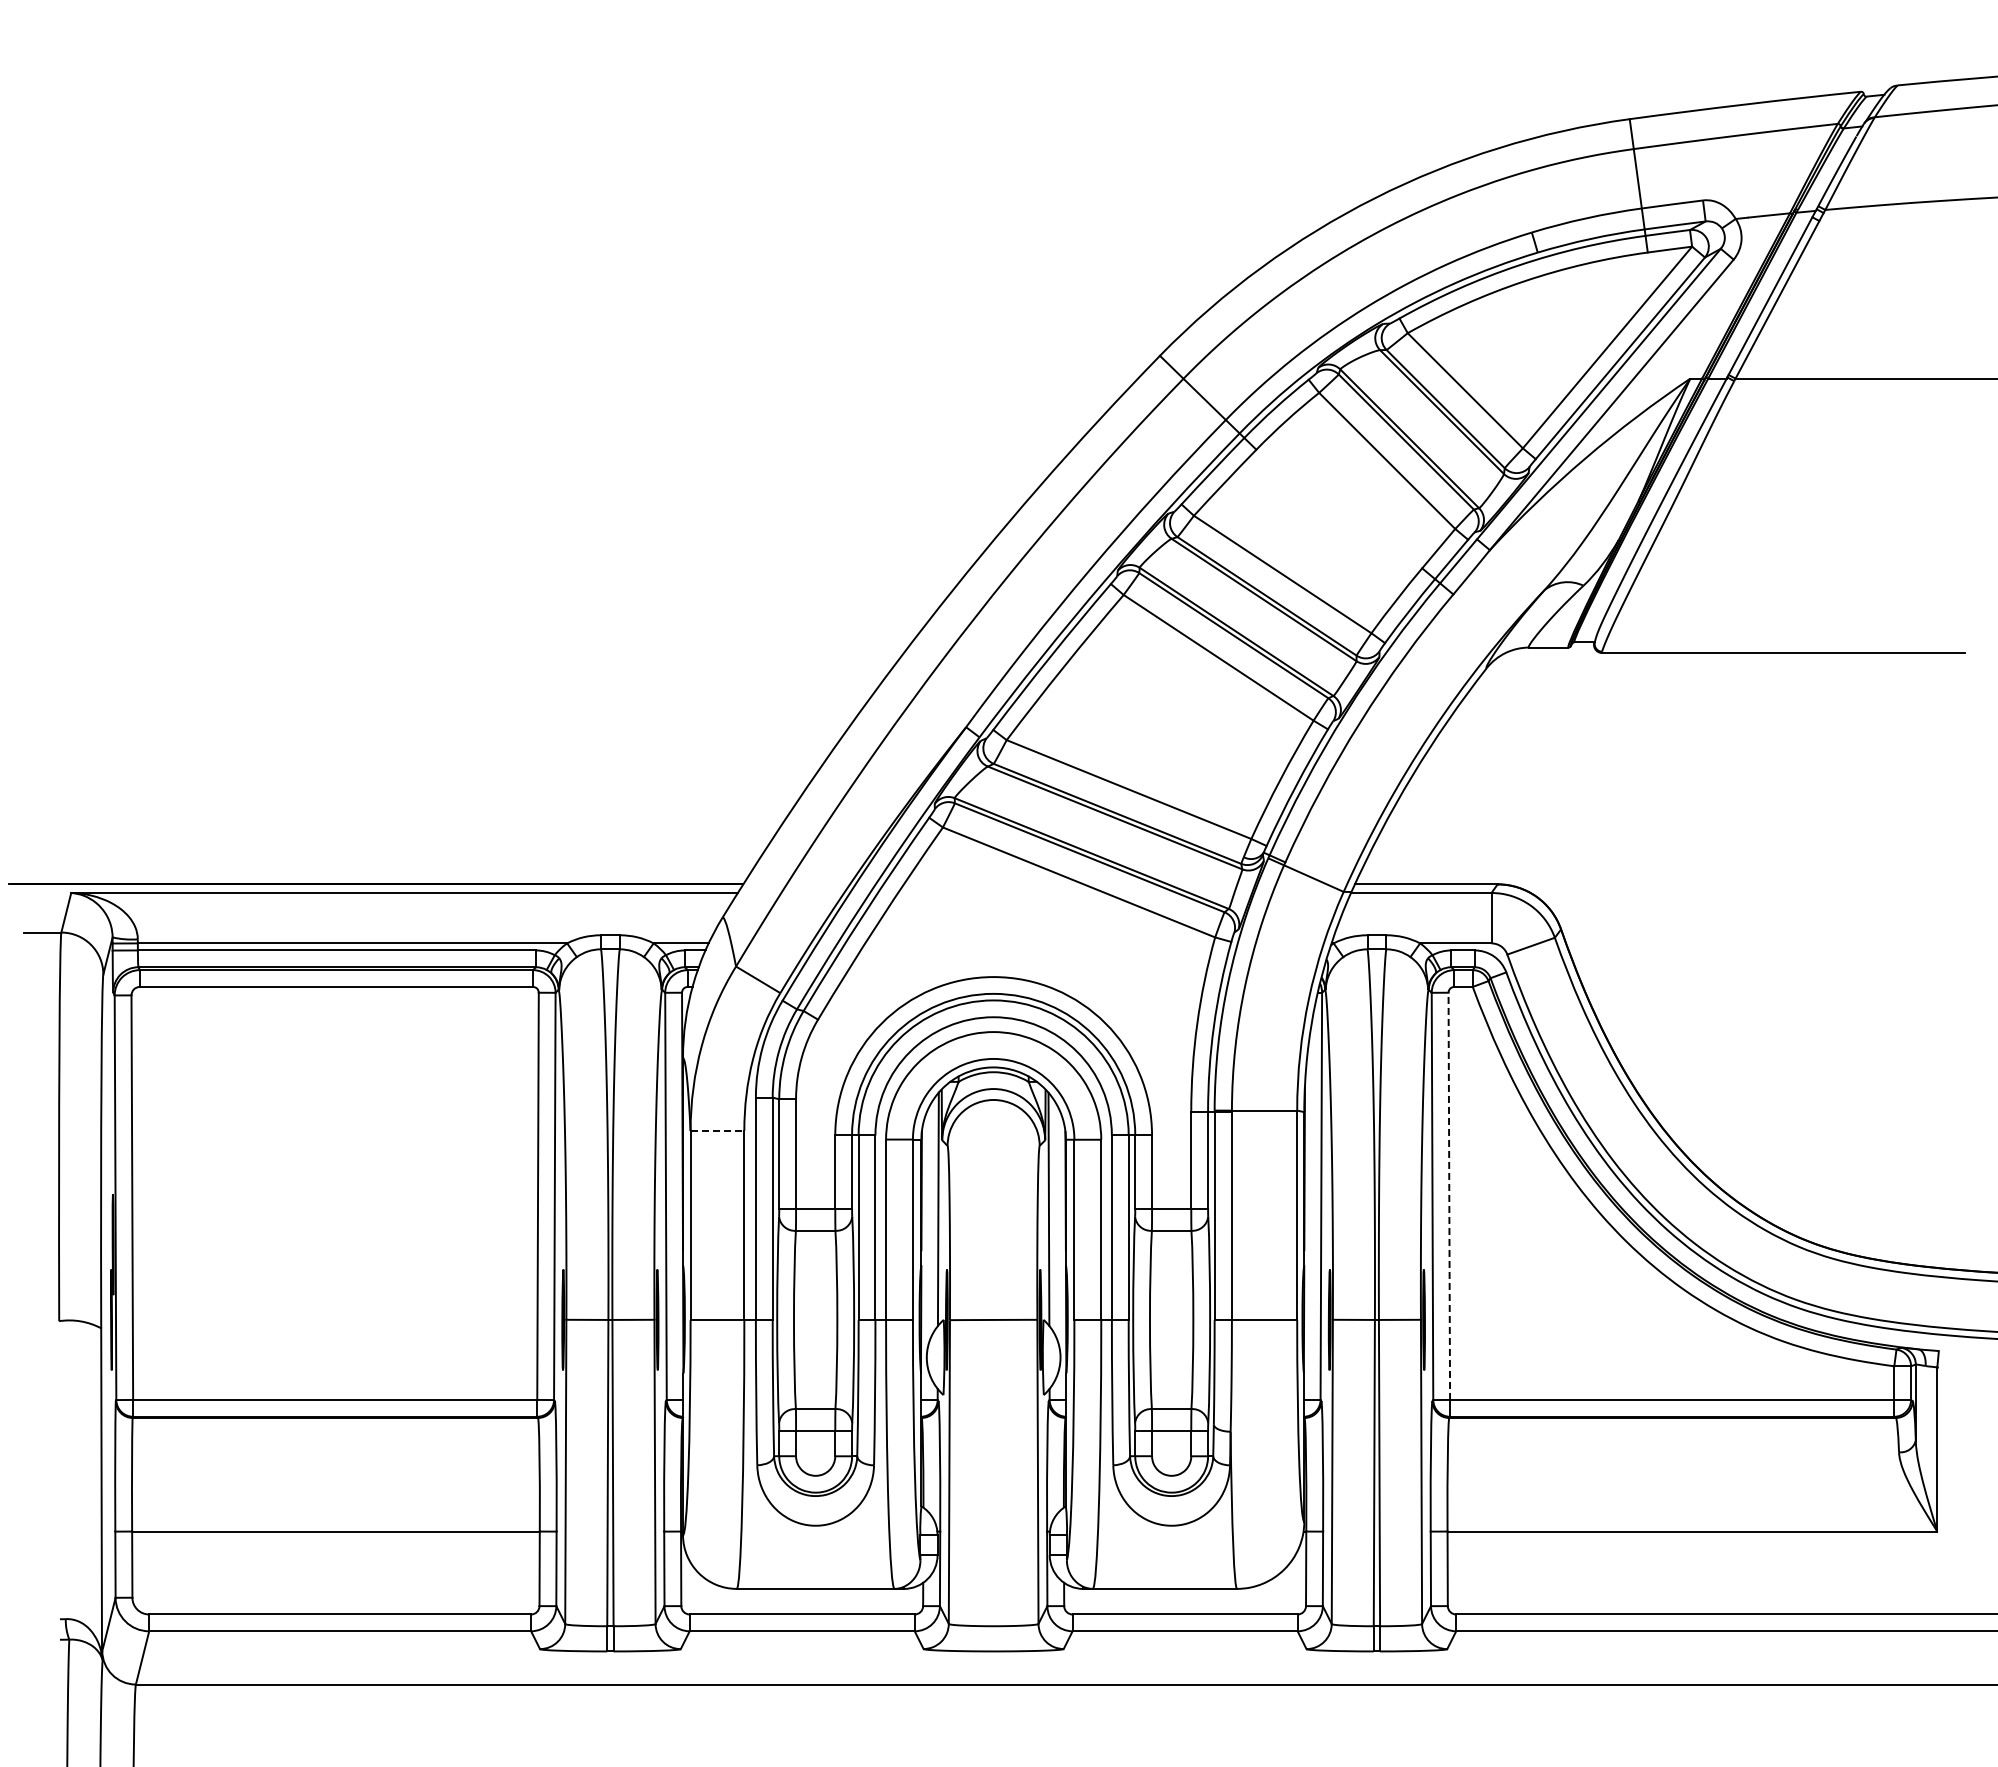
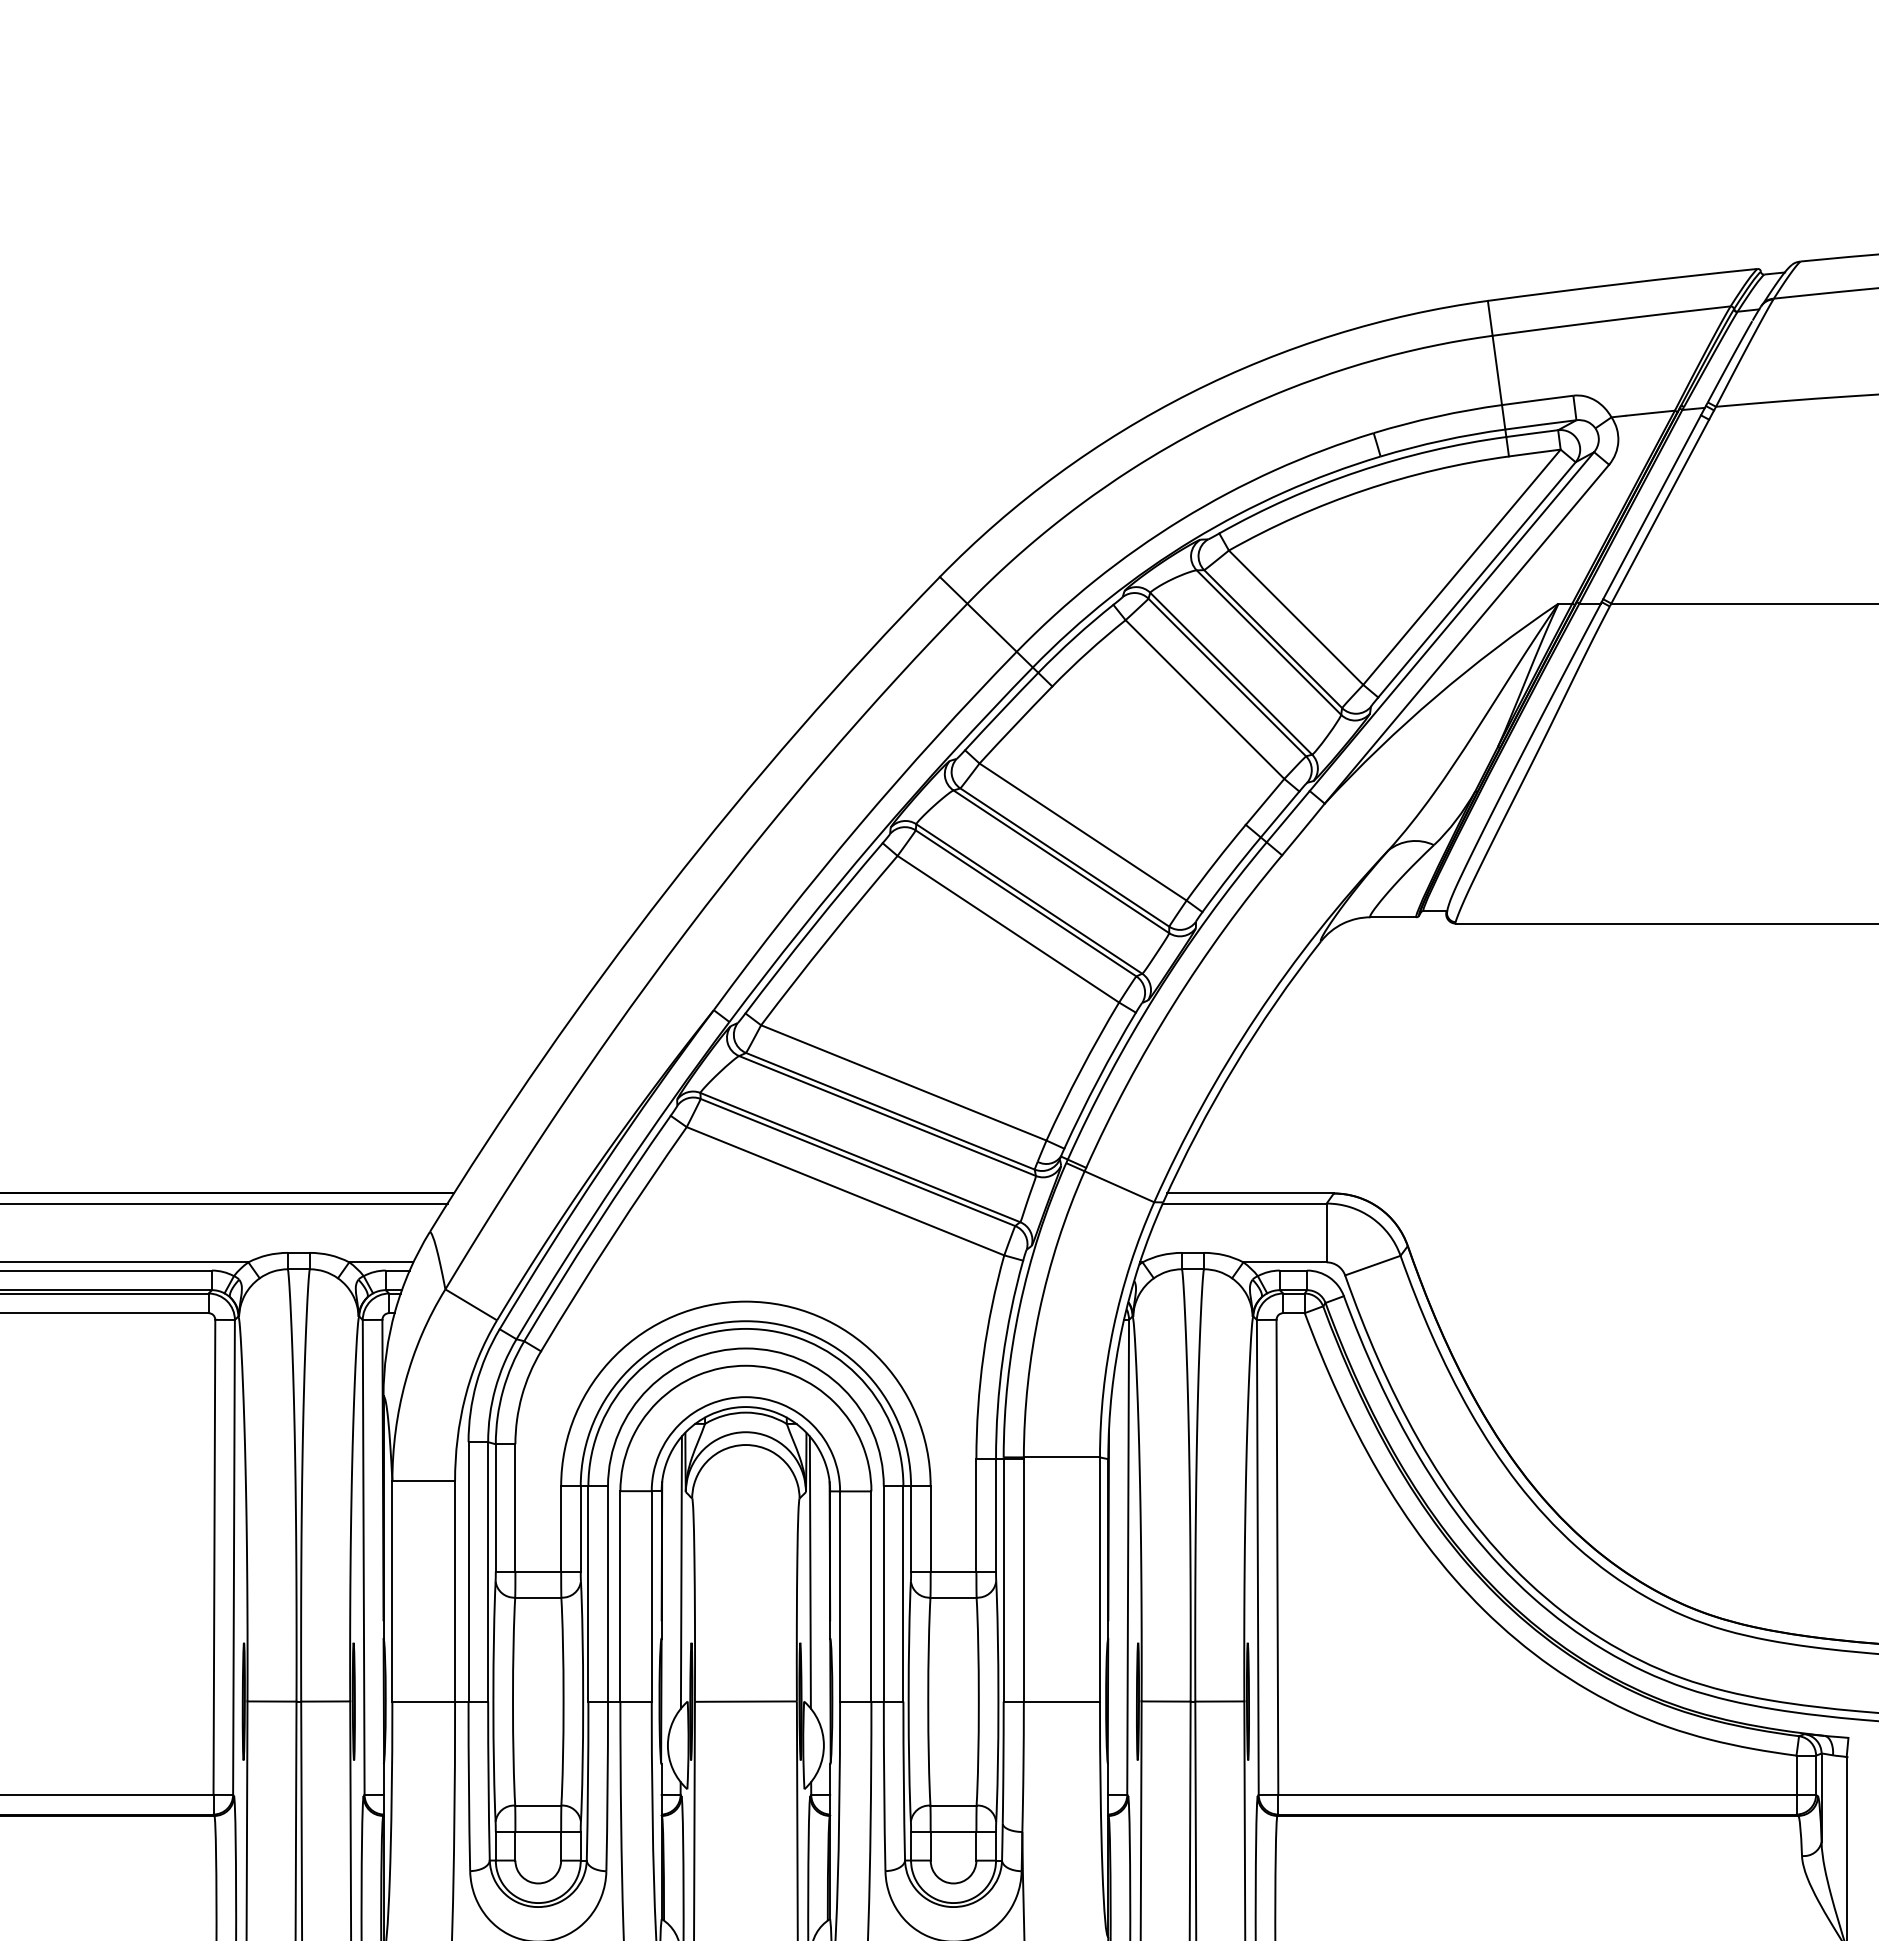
line: (717, 1130) -> (423, 1480), dashed -> solid
line: (1449, 1196) -> (1277, 1557), dashed -> solid

